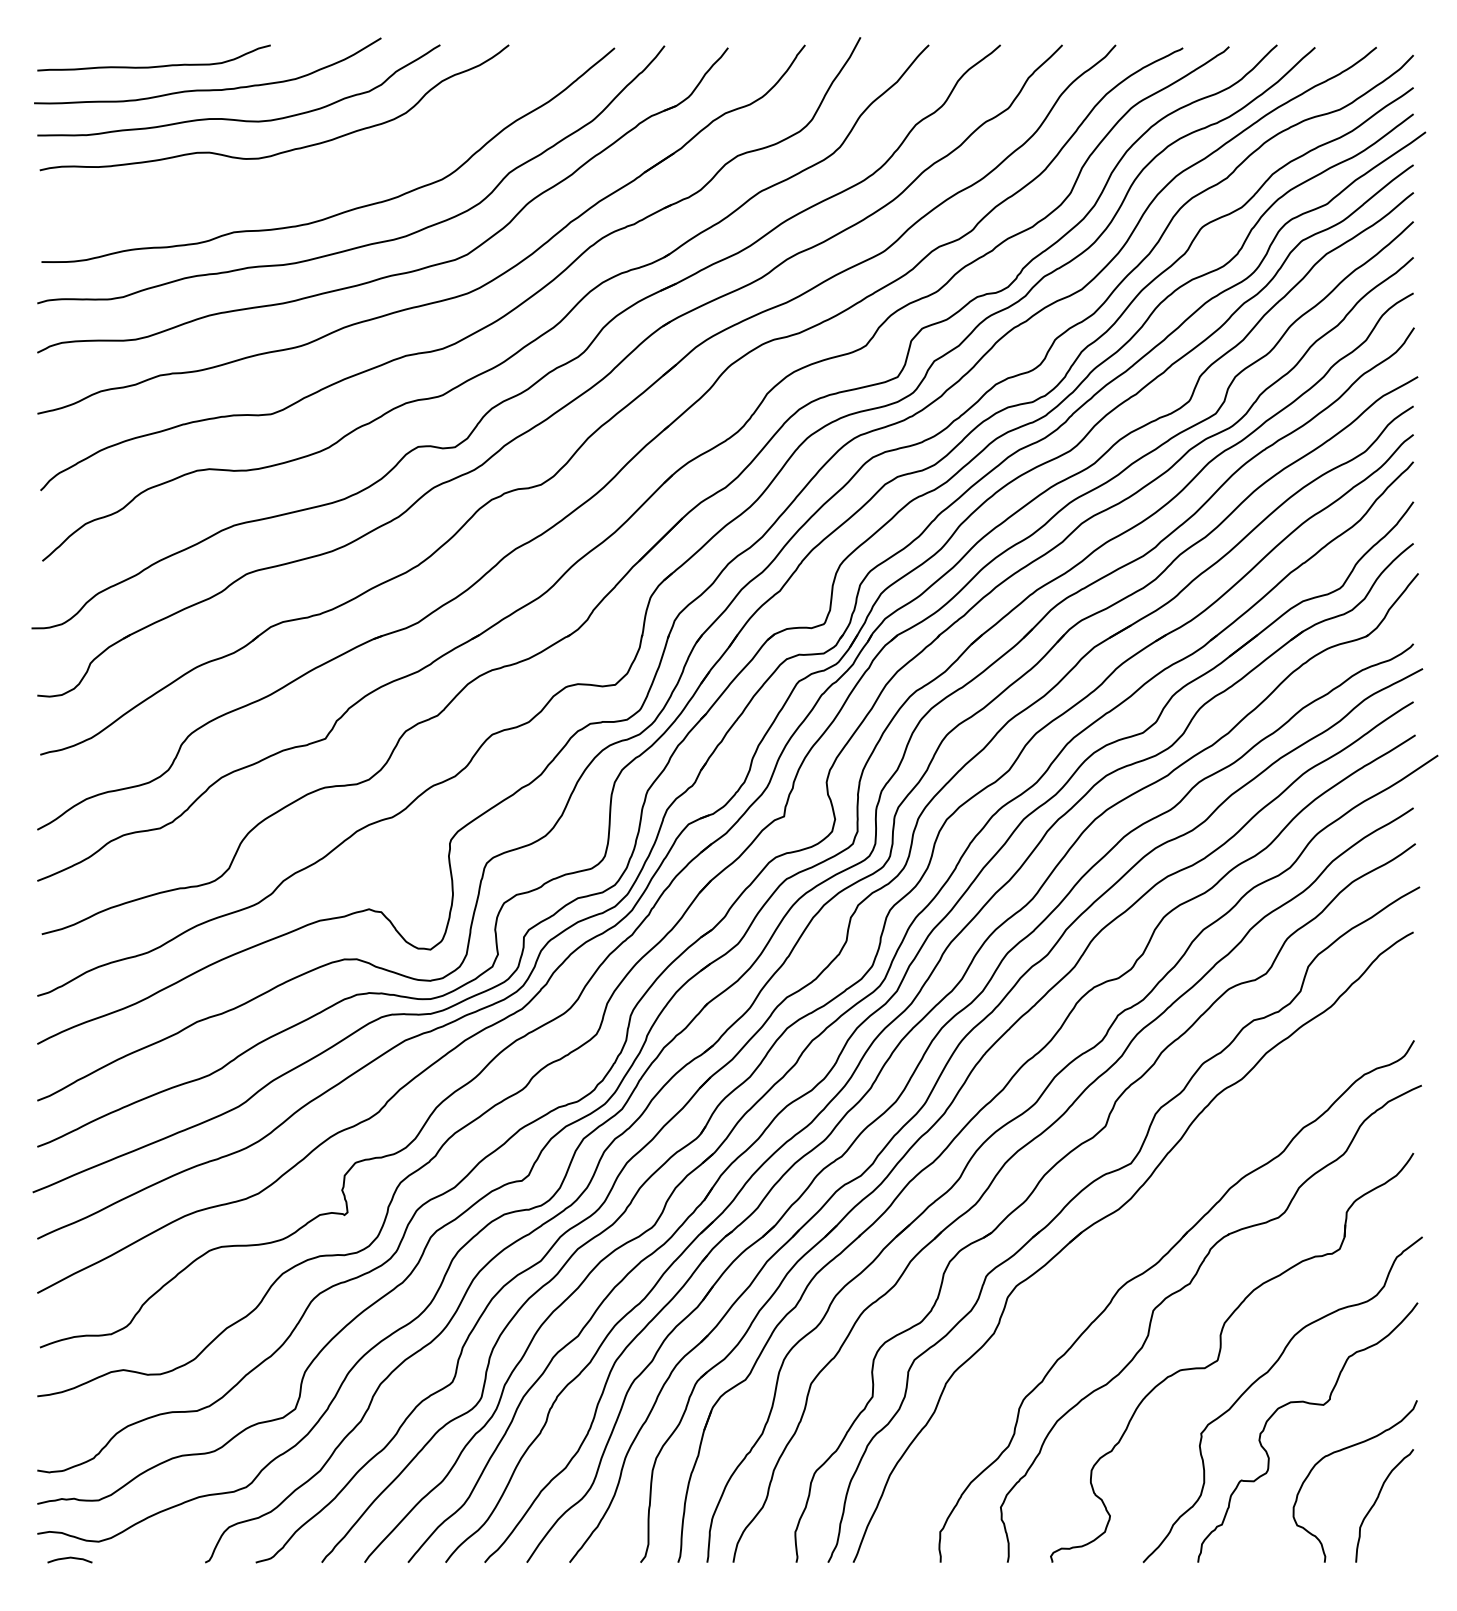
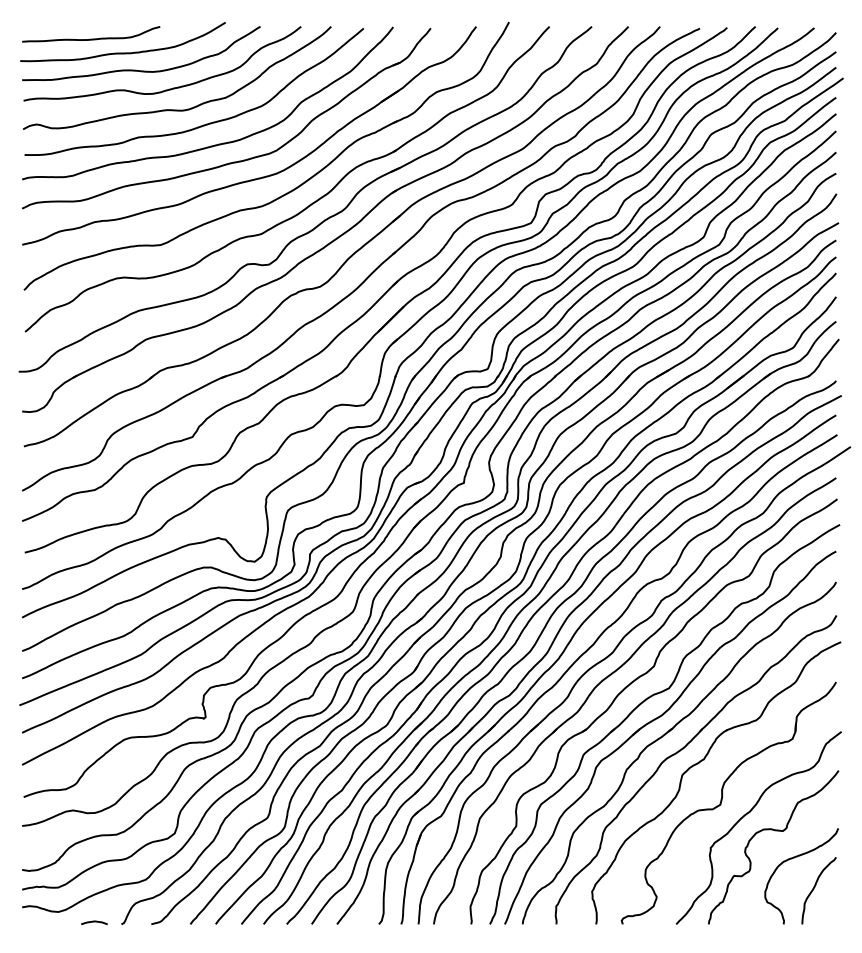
curve: (298, 185) -> (176, 109), added
part: (1123, 1245) -> (664, 736), added
curve: (70, 1559) -> (94, 922), moved

